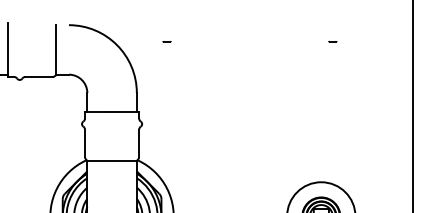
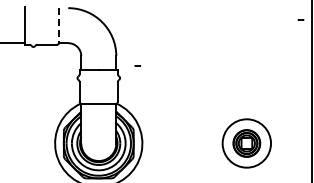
part: (166, 41) -> (137, 65), moved
part: (332, 41) -> (300, 19), moved
line: (56, 49) -> (59, 25), solid -> dashed

